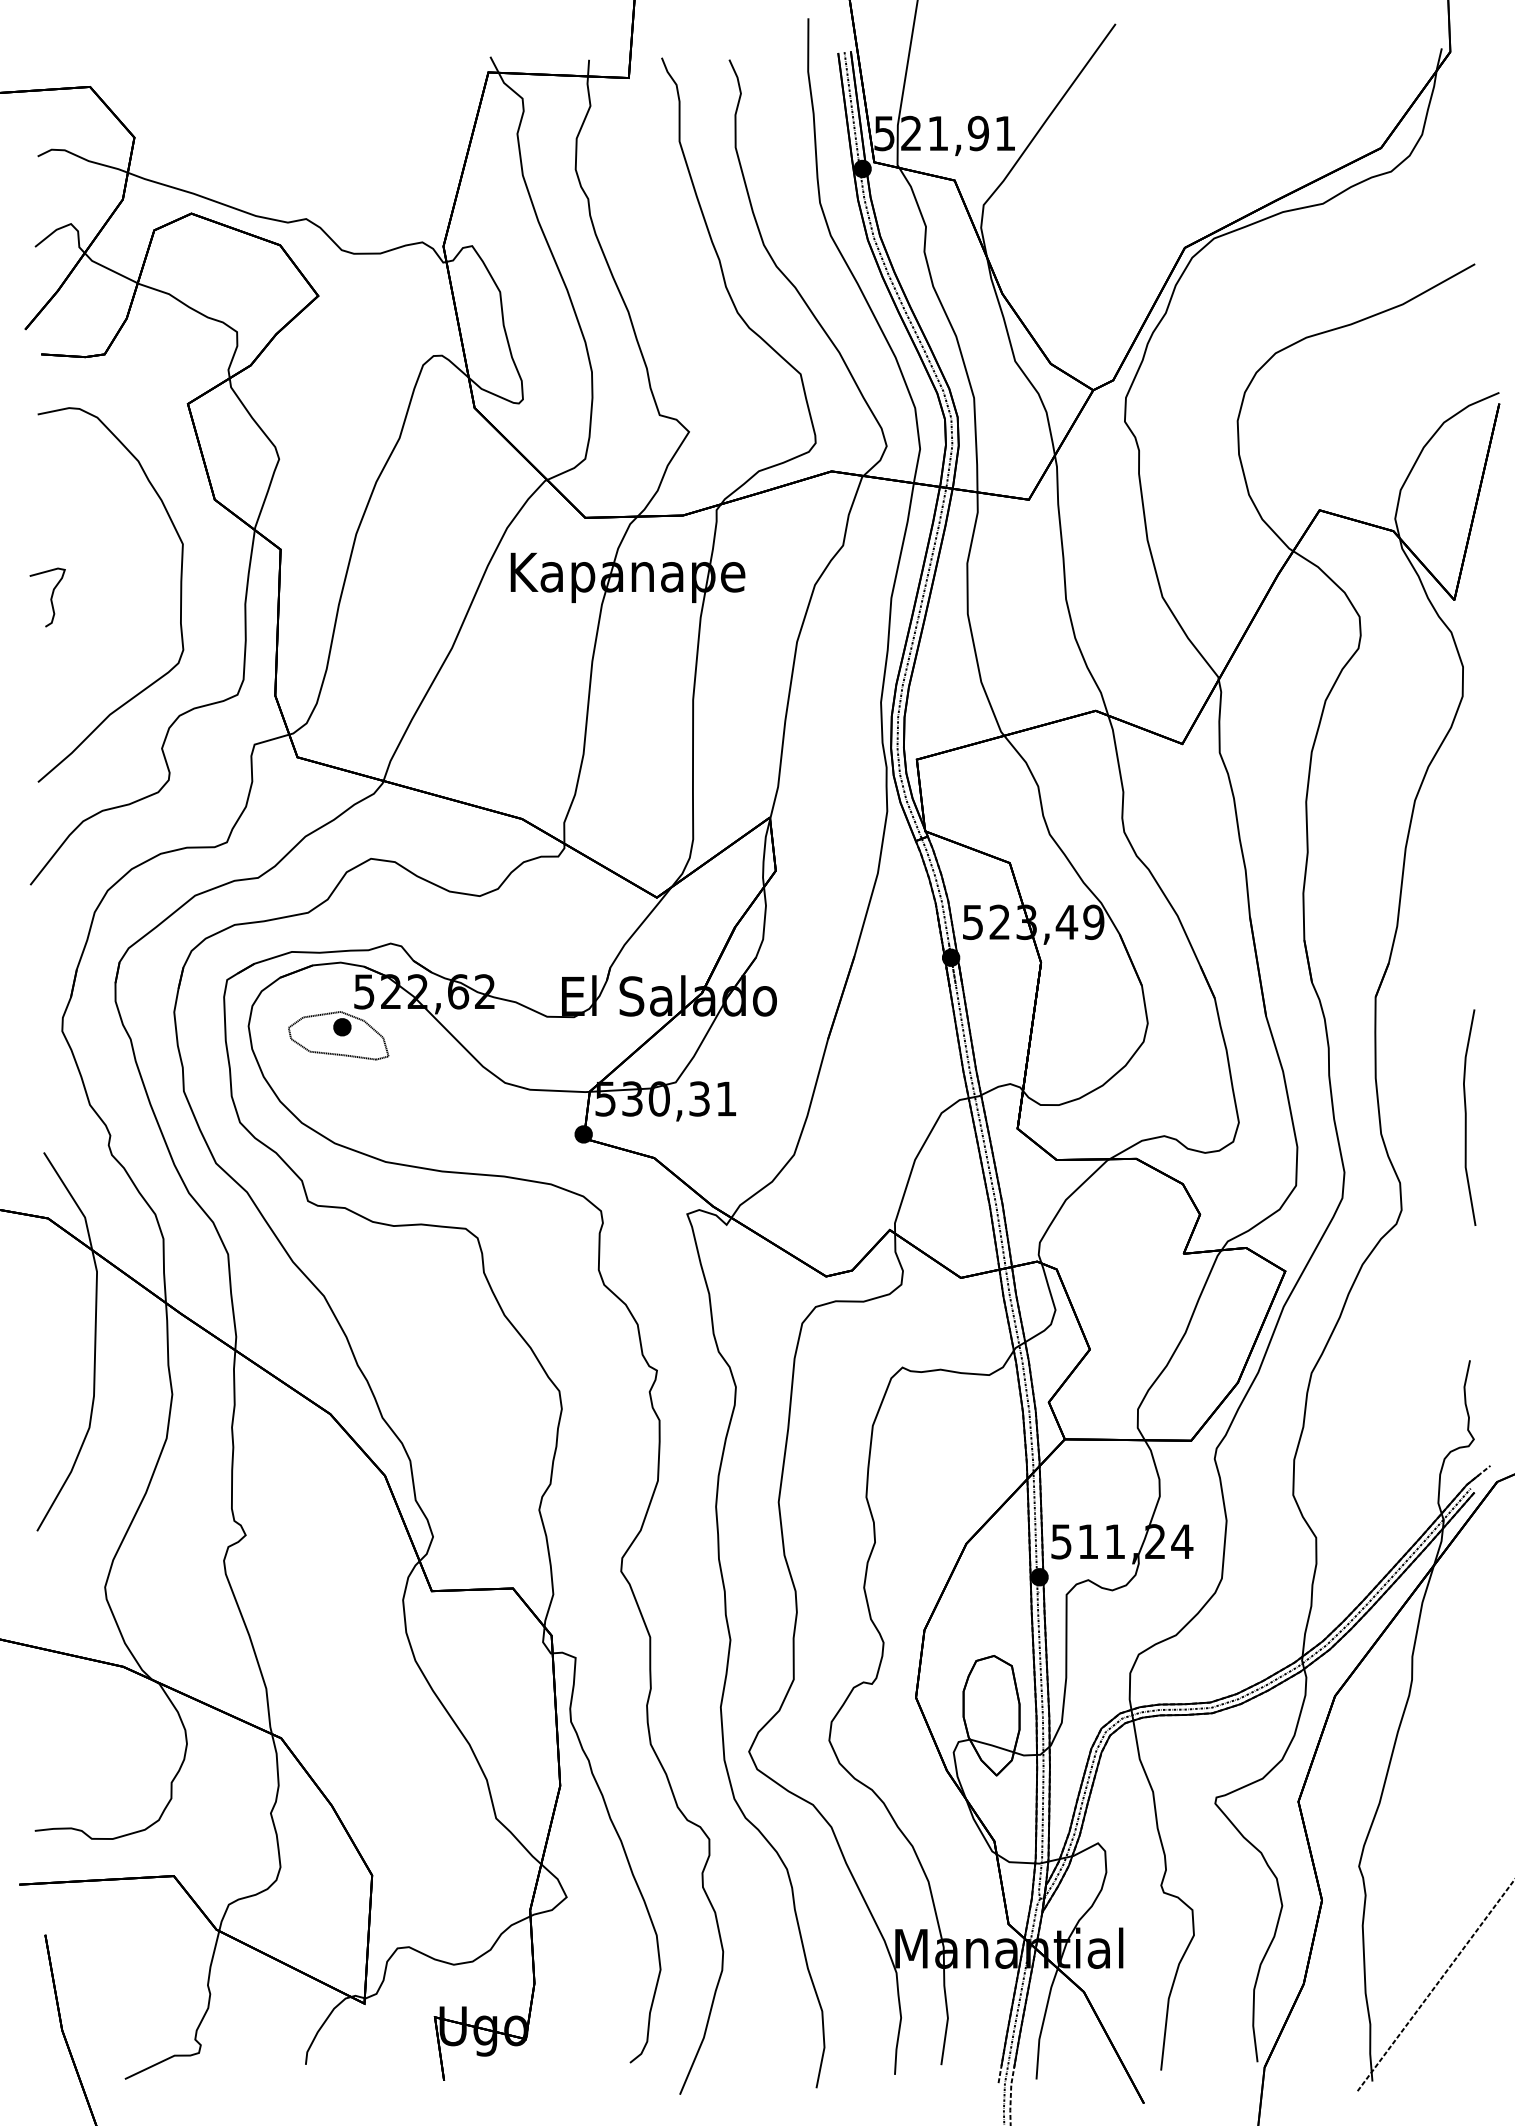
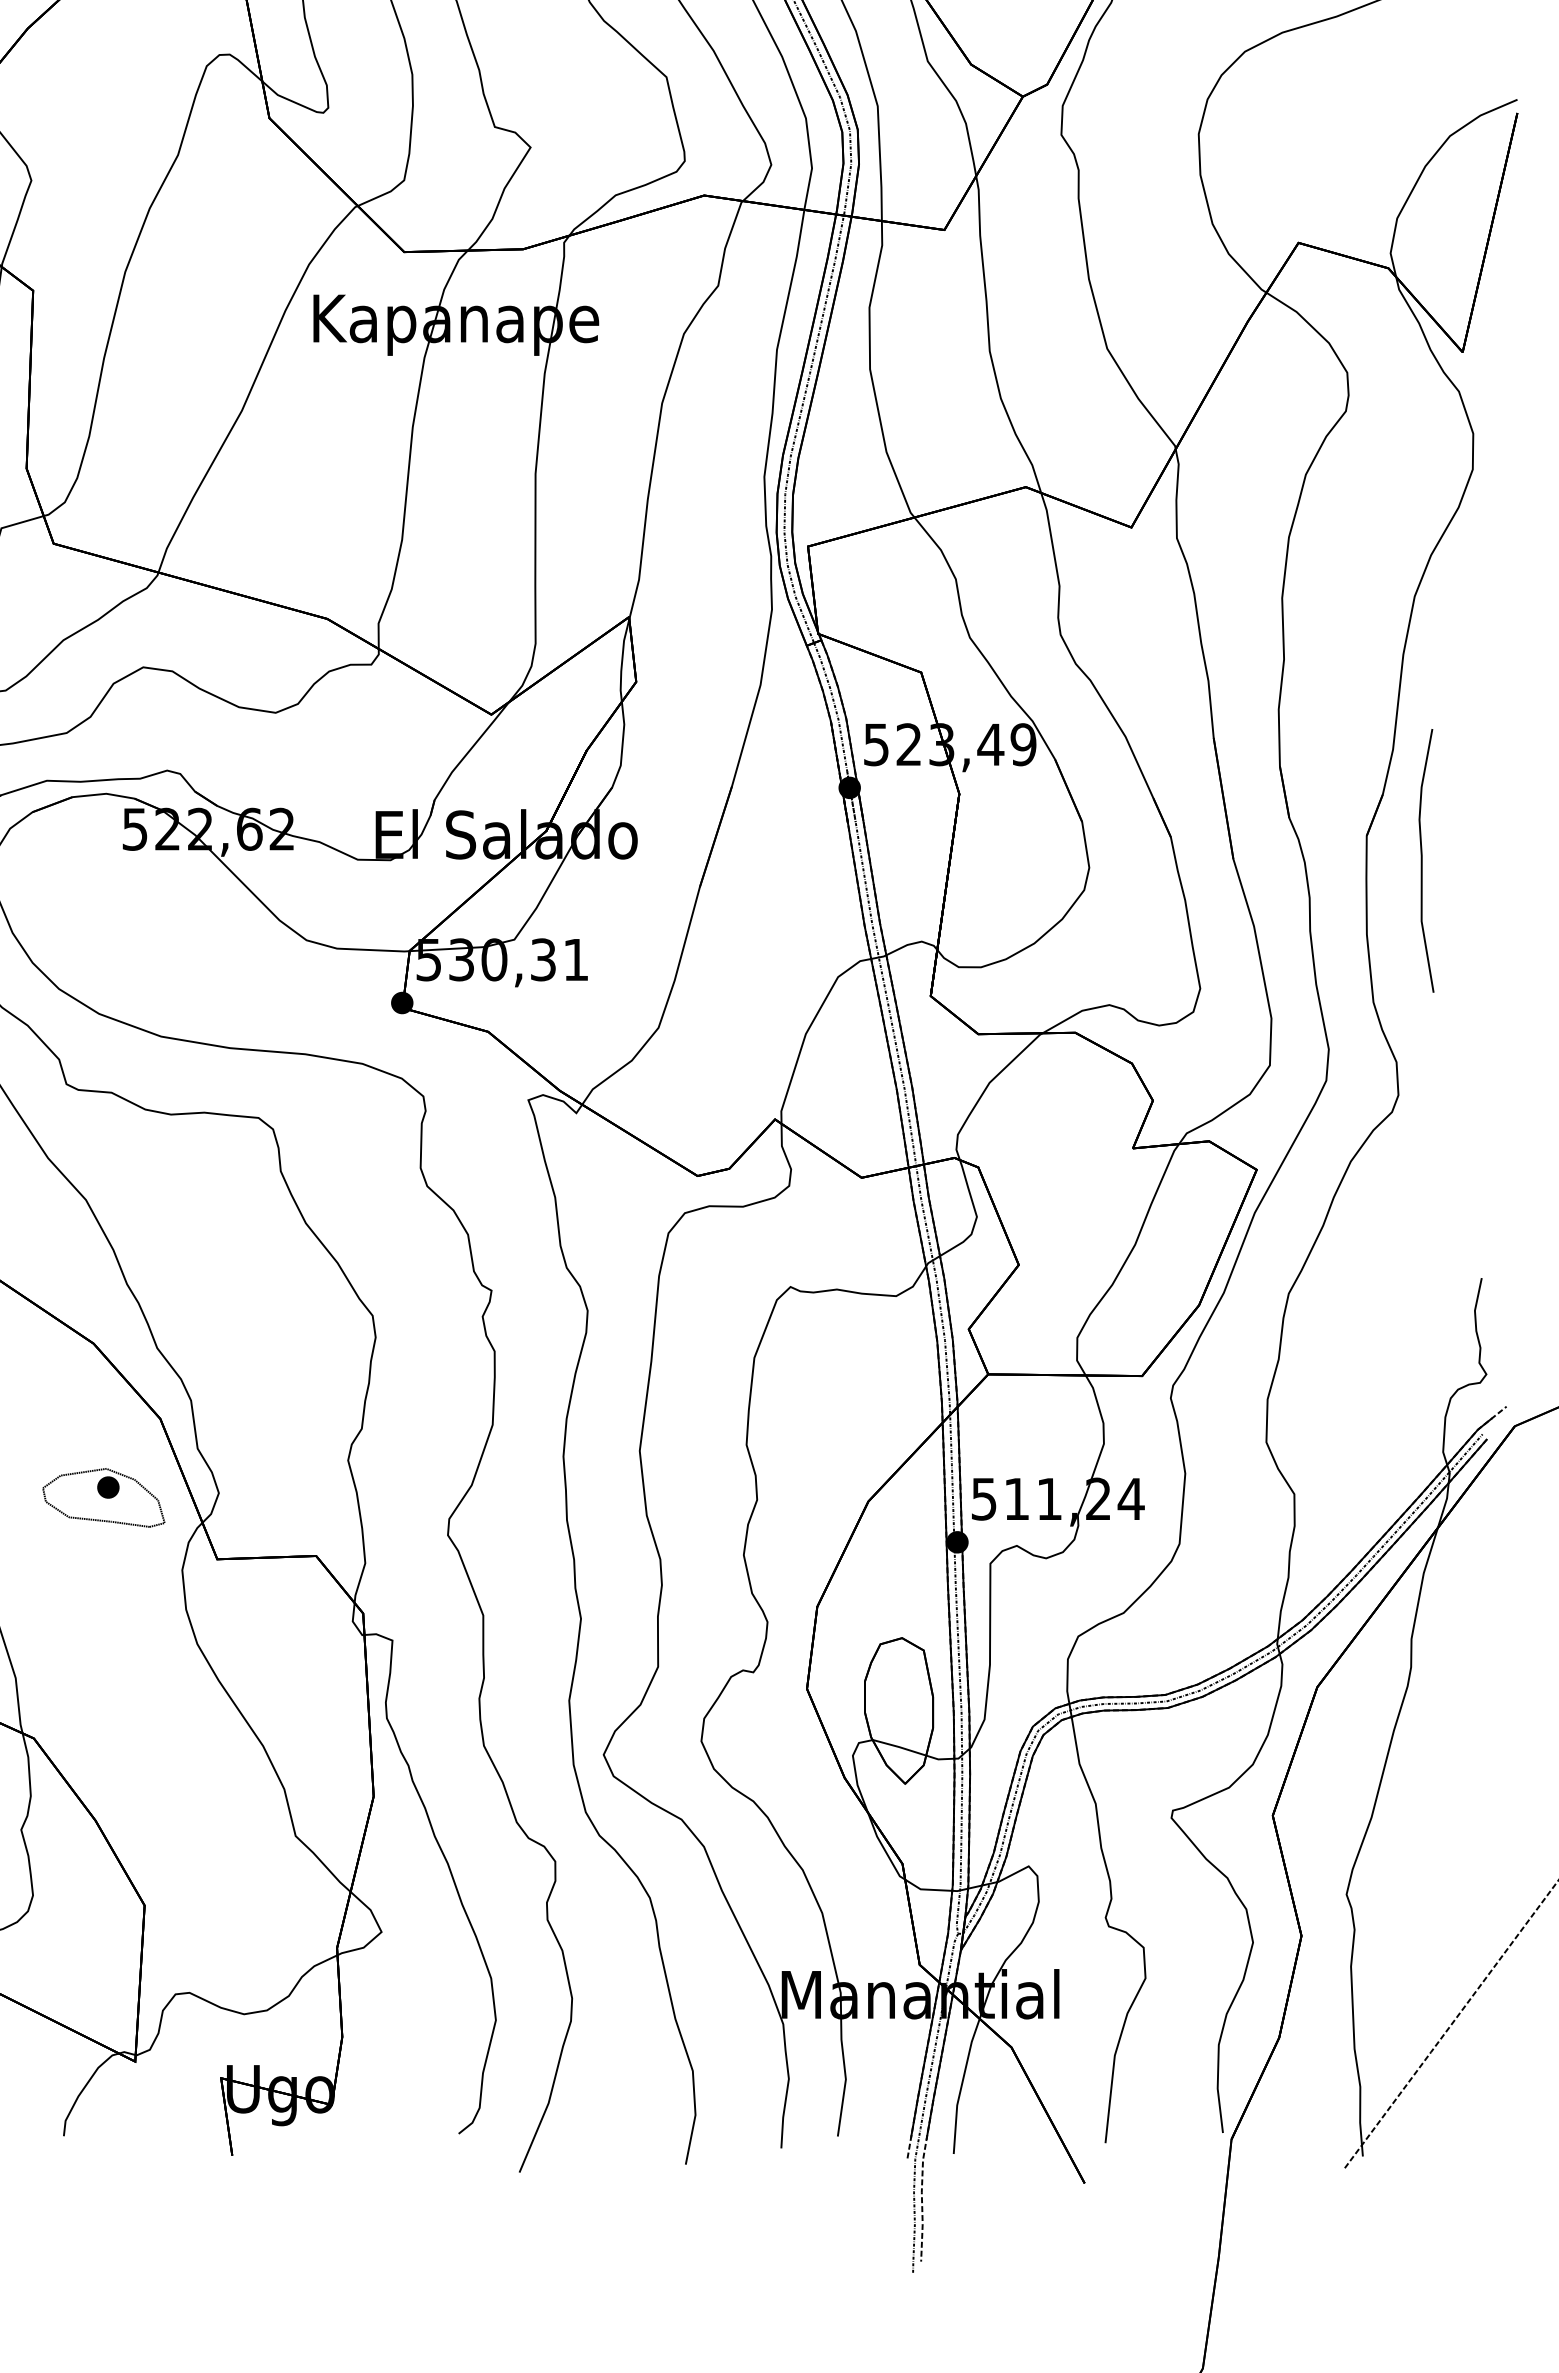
part: (338, 1035) -> (103, 1497), moved
curve: (1466, 1117) -> (1422, 860), moved

